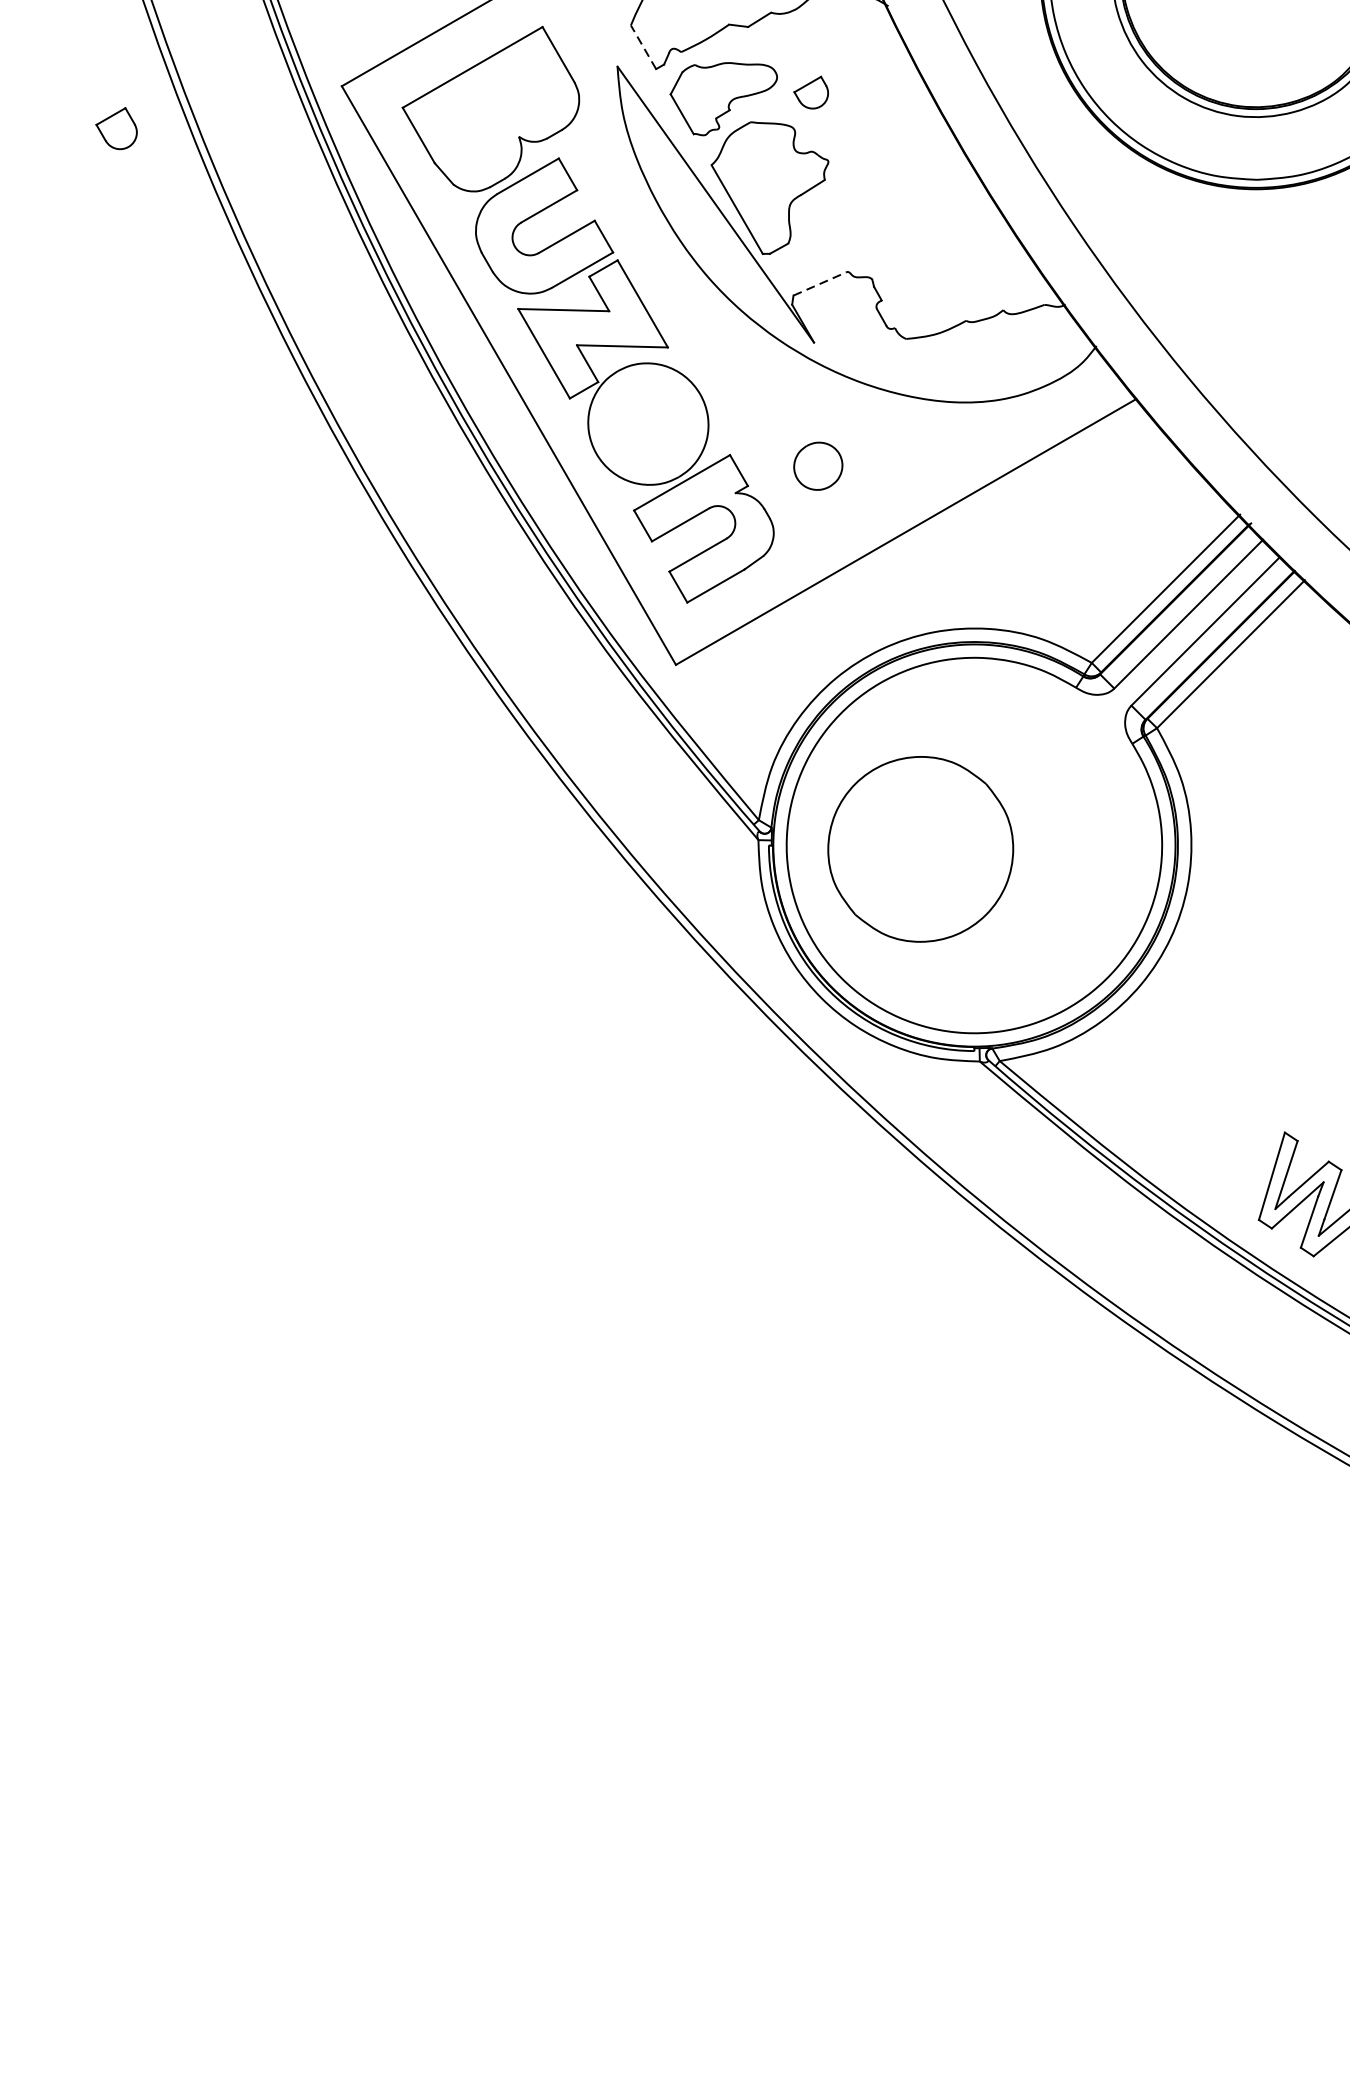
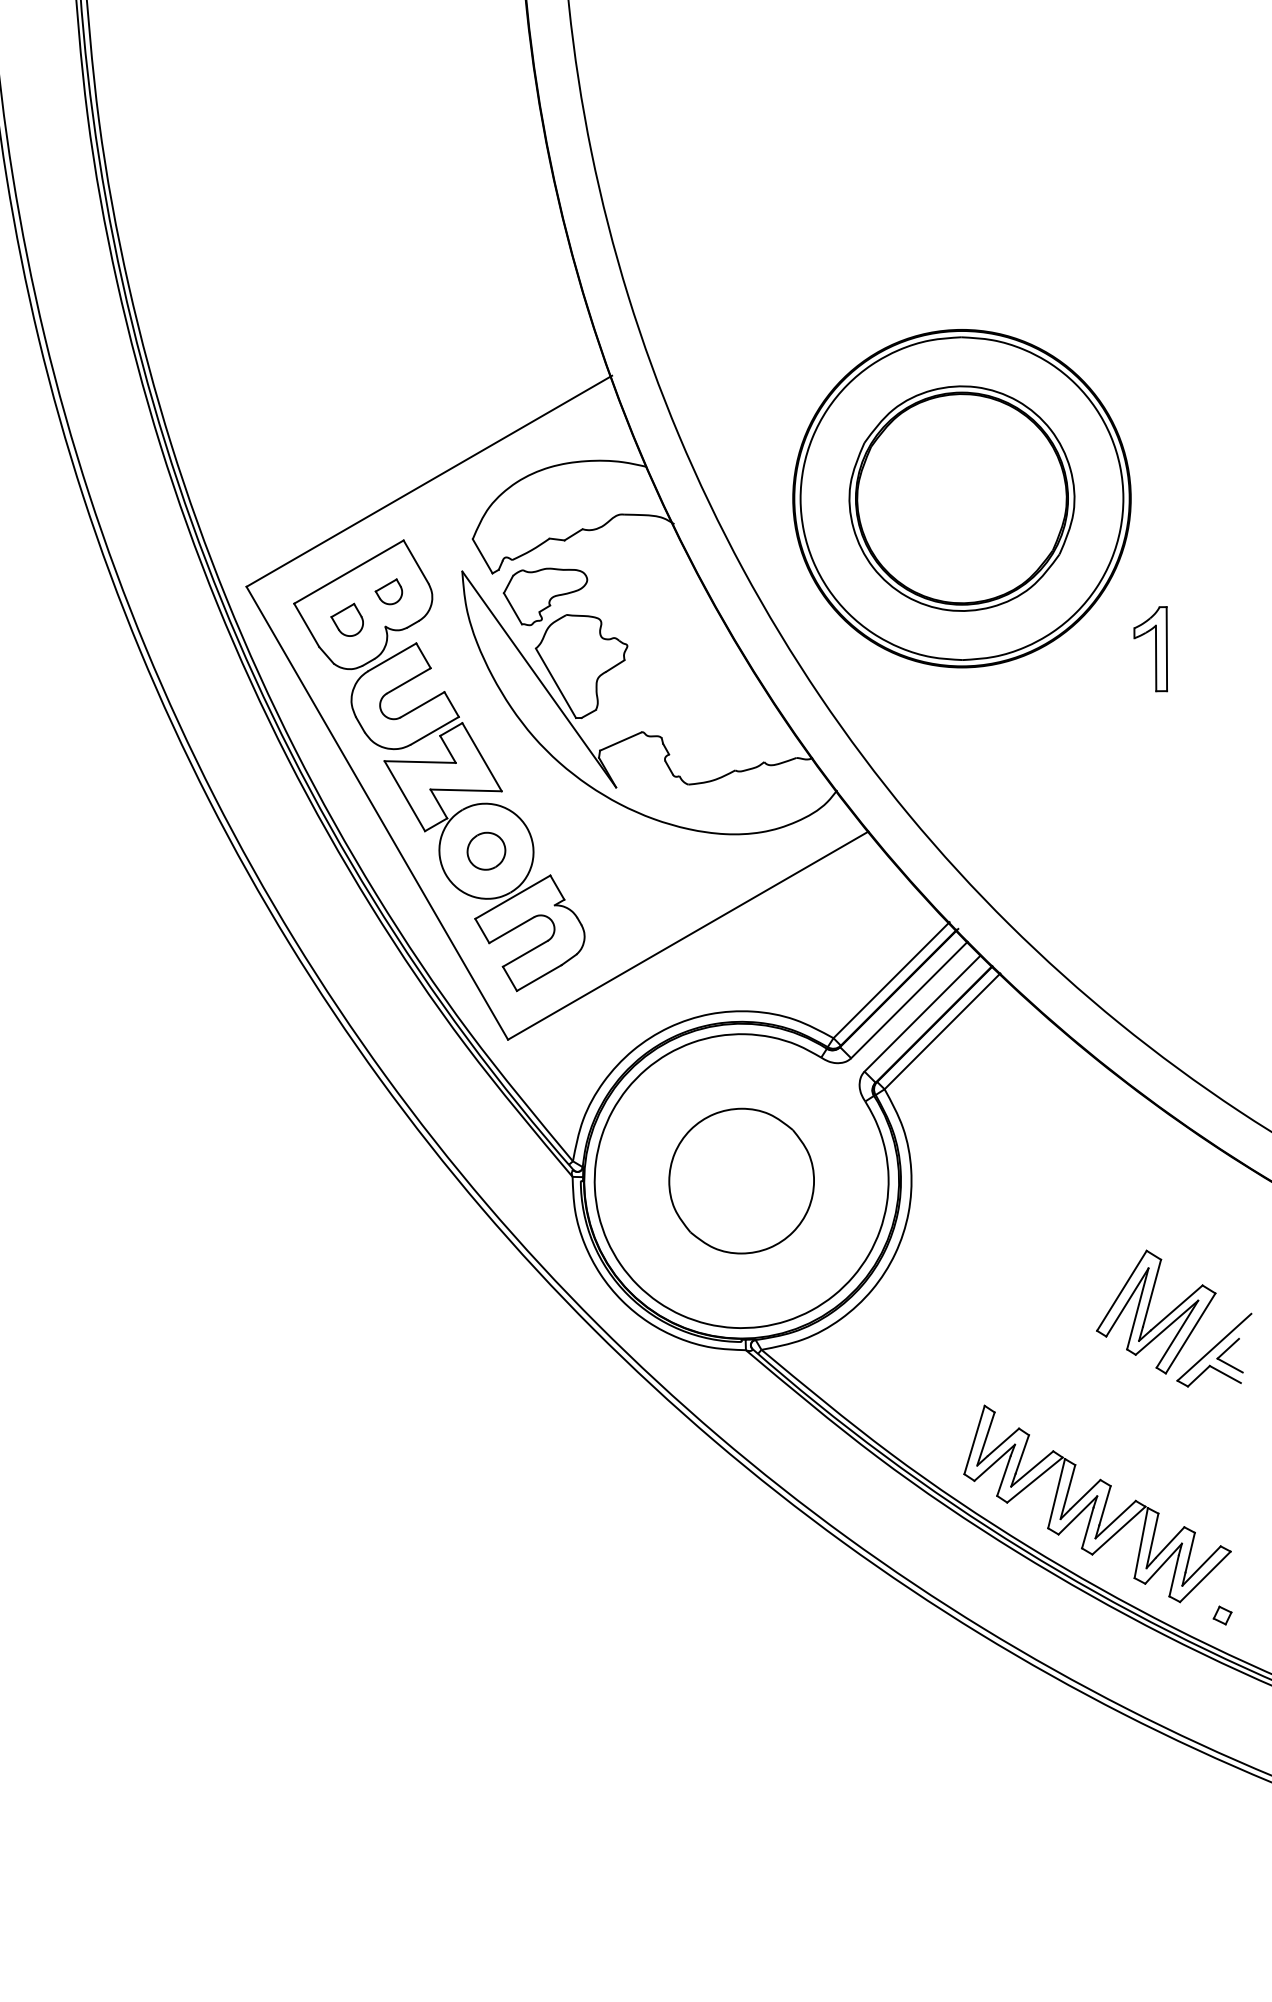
line: (643, 47) -> (482, 556), dashed -> solid
part: (810, 92) -> (388, 591), moved
part: (115, 127) -> (346, 619), moved
line: (820, 283) -> (621, 741), dashed -> solid
part: (818, 465) -> (486, 850), moved
part: (920, 848) -> (741, 1180), moved

